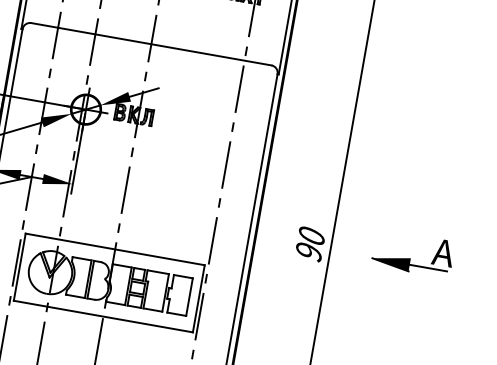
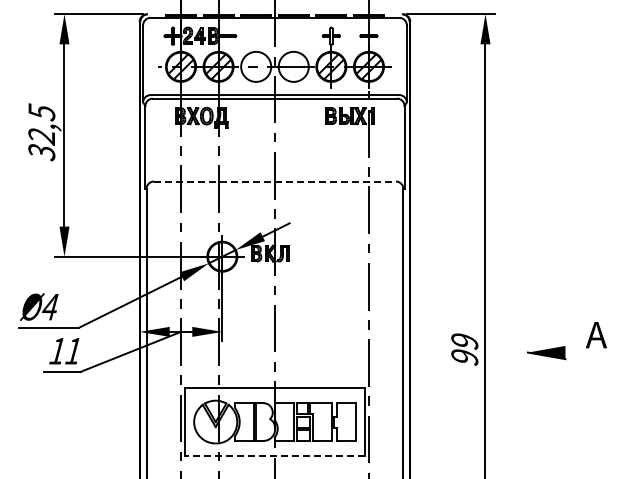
line: (150, 44) -> (274, 181), solid -> dashed
text: (311, 236) -> (464, 341), 90 -> 99
line: (428, 268) -> (584, 352), removed
line: (102, 316) -> (274, 455), solid -> dashed

